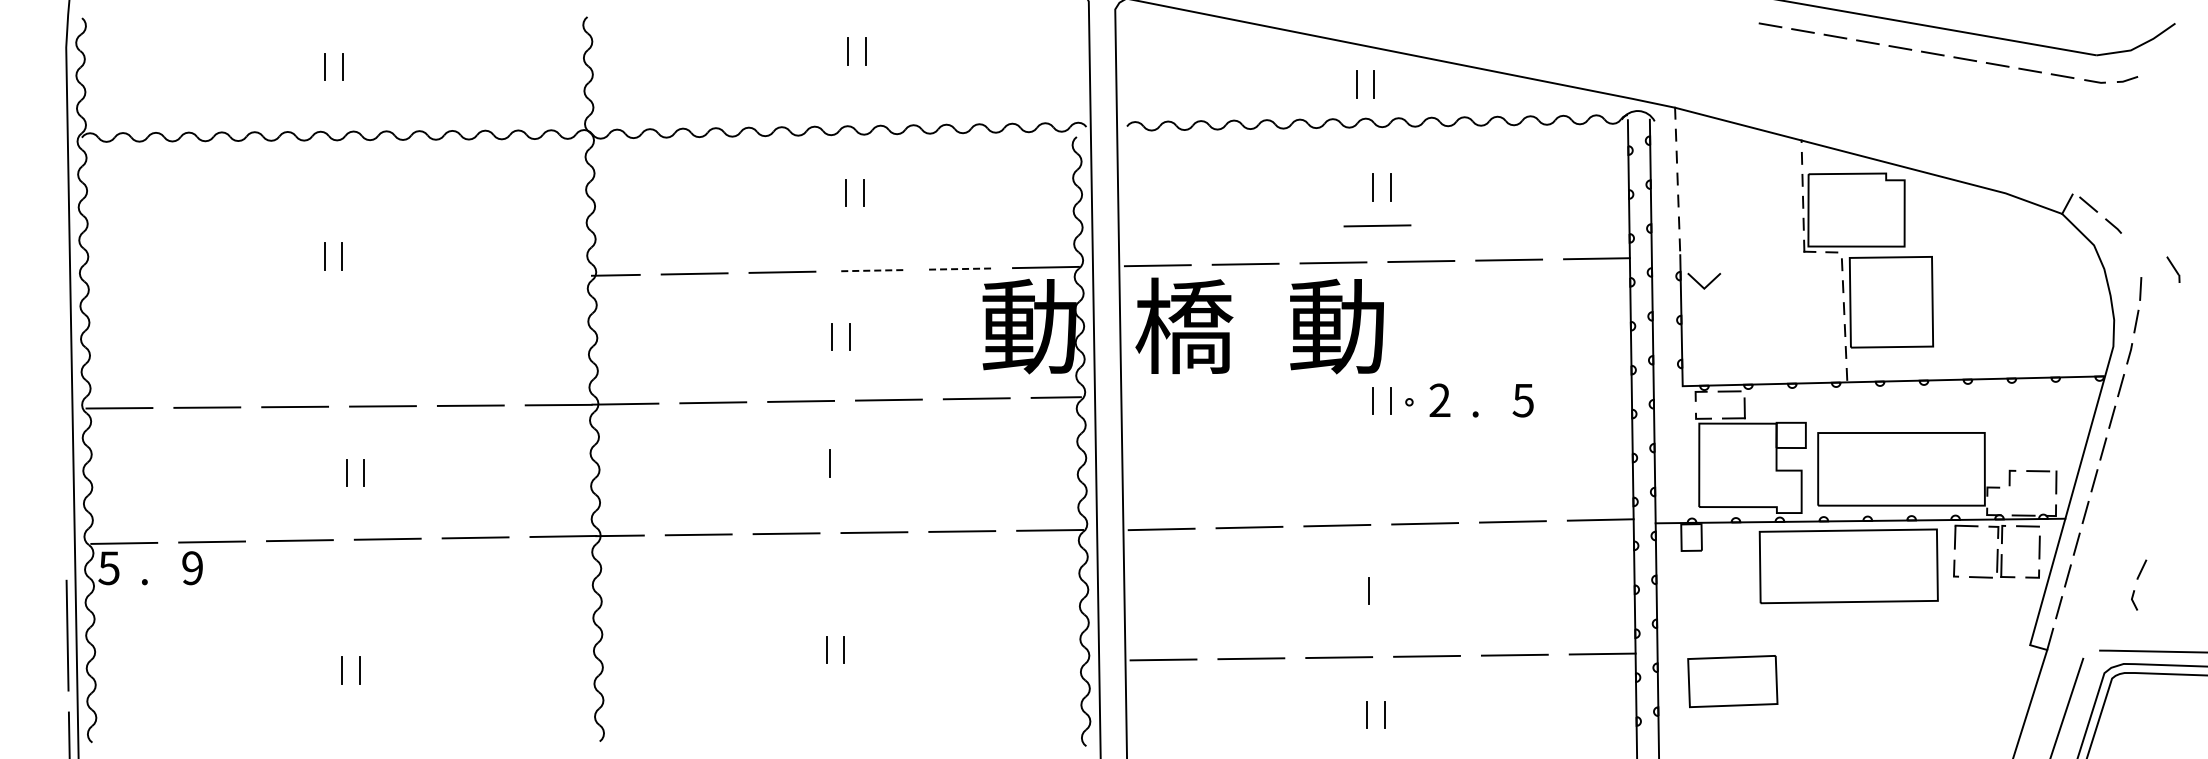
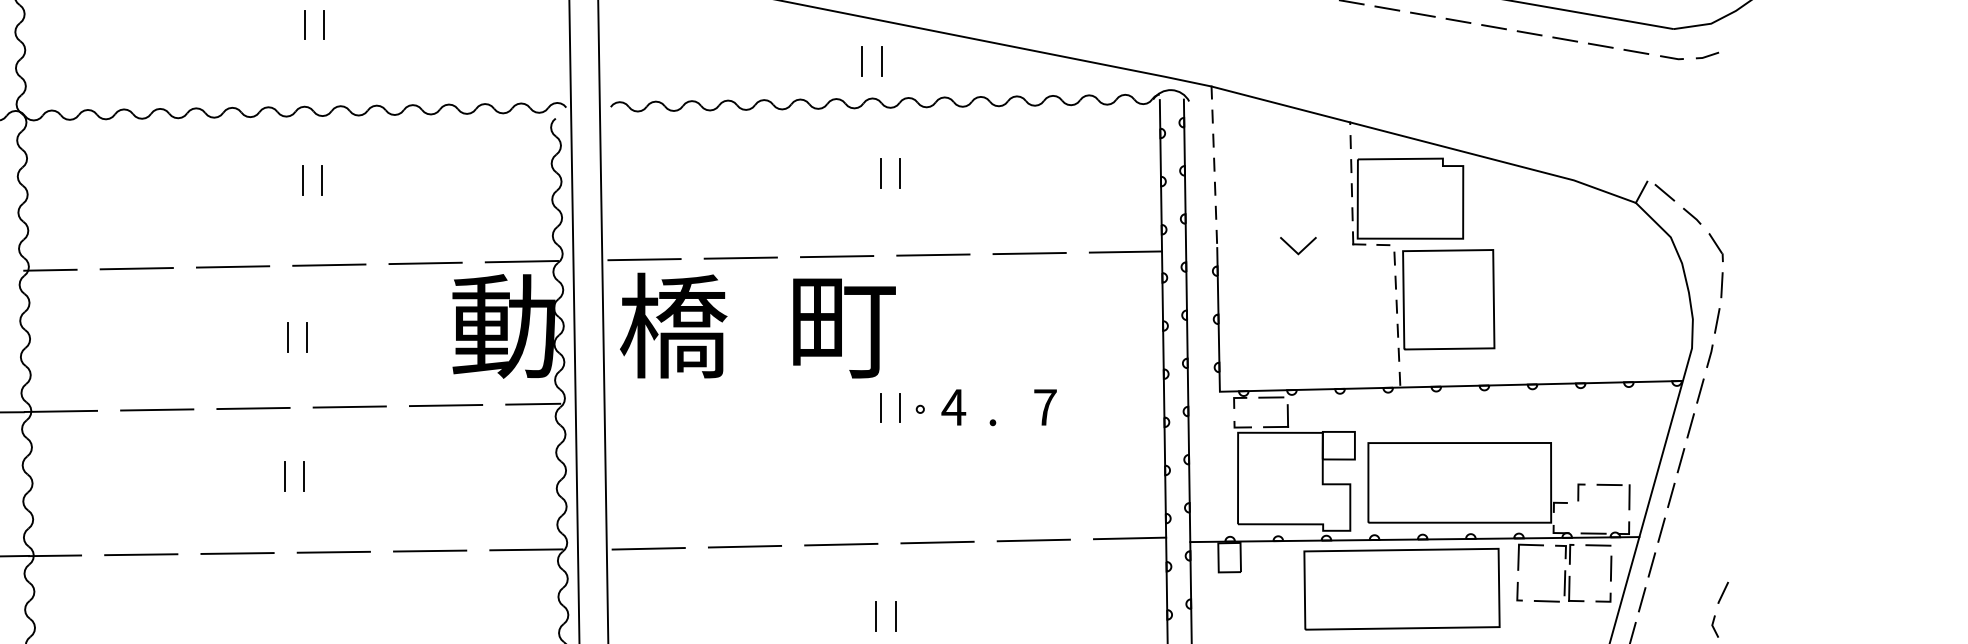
line: (1377, 225) -> (885, 215), removed
line: (958, 269) -> (426, 263), dashed -> solid
part: (2173, 269) -> (1716, 247), moved
line: (870, 270) -> (329, 264), dashed -> solid
line: (1700, 283) -> (1294, 248), moved
text: (1338, 326) -> (842, 326), 動 -> 町
text: (1439, 399) -> (953, 406), 2 -> 4
text: (1522, 400) -> (1044, 407), 5 -> 7
line: (847, 463) -> (304, 476), added
line: (1386, 591) -> (895, 616), added

